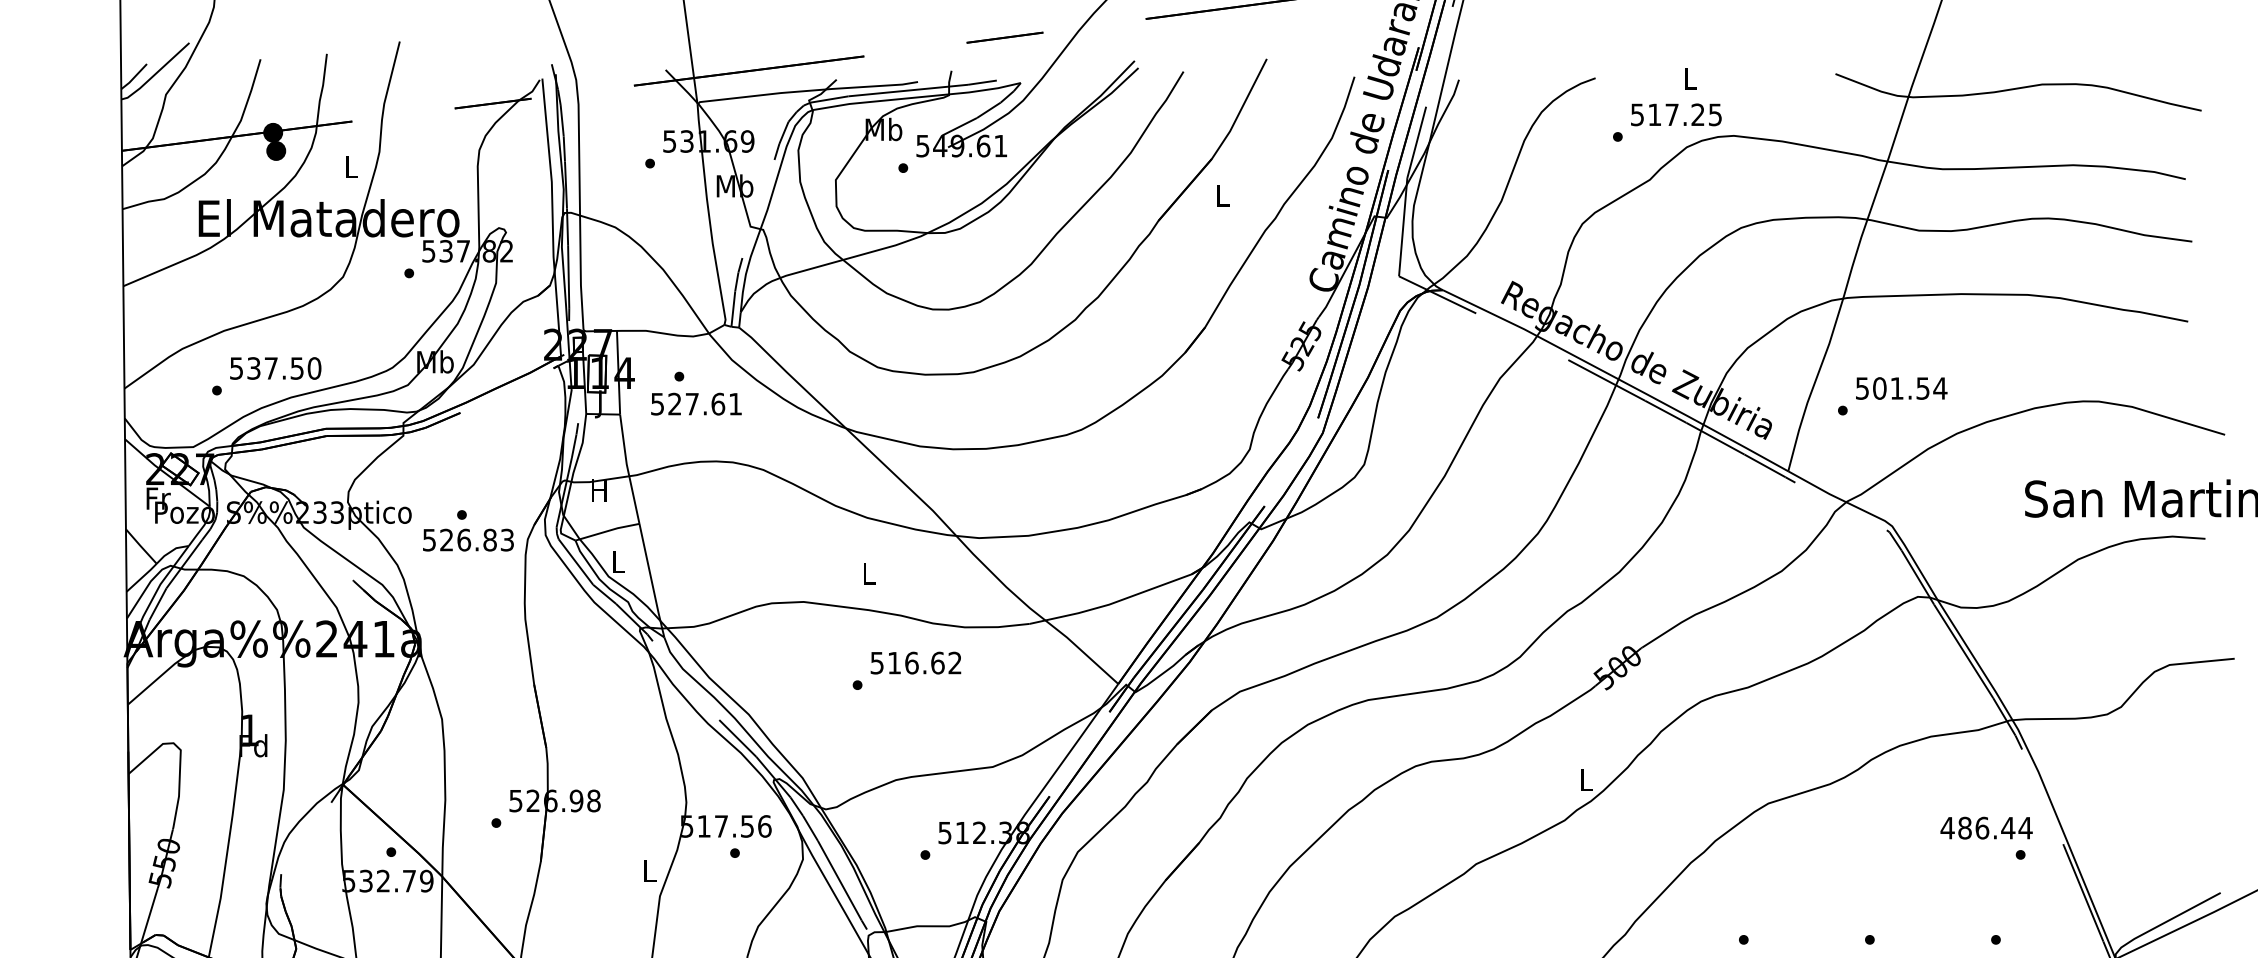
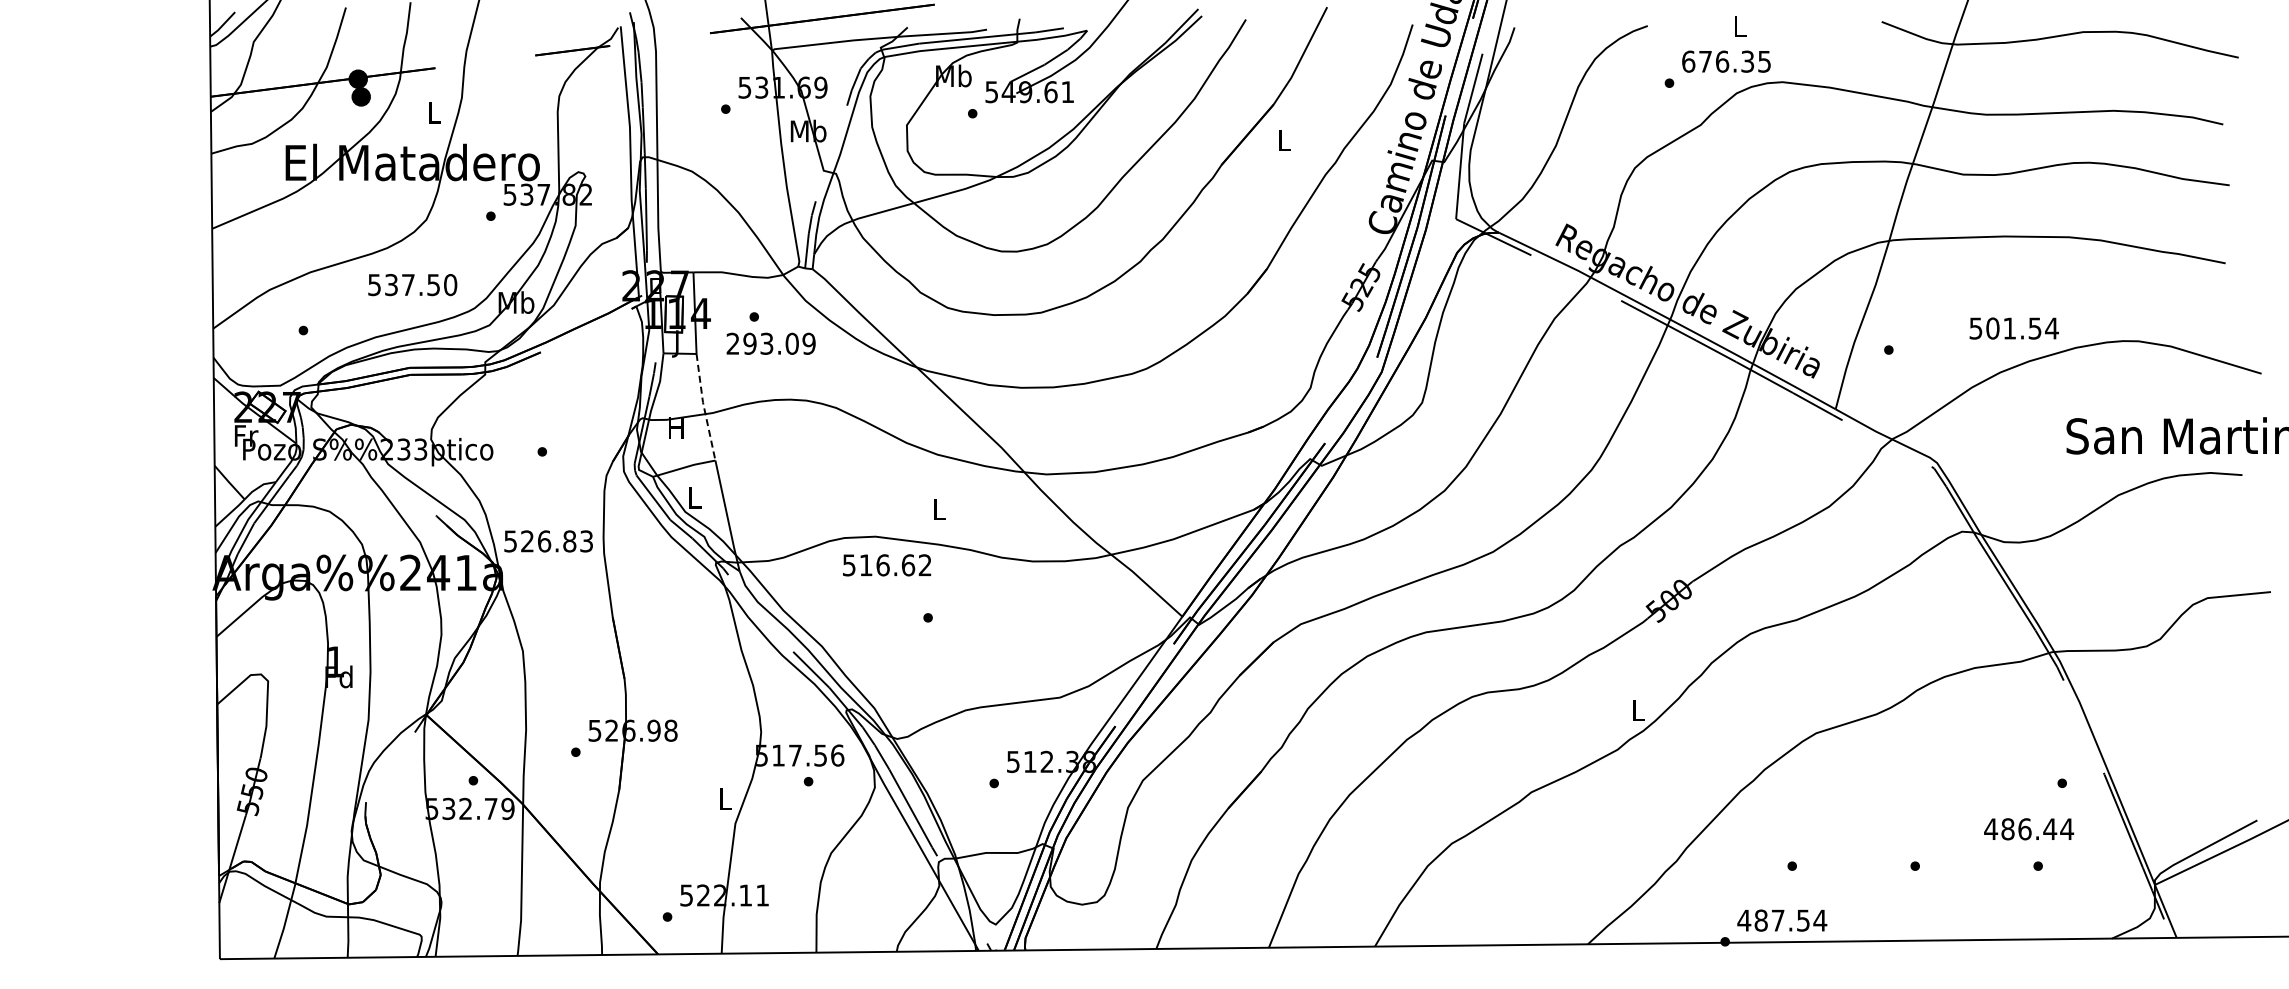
text: (1668, 114) -> (1718, 61), 517.25 -> 676.35
text: (275, 368) -> (412, 285), moved
text: (1900, 388) -> (2013, 328), moved
text: (695, 403) -> (770, 343), 527.61 -> 293.09
line: (628, 469) -> (704, 407), solid -> dashed
text: (468, 540) -> (548, 541), moved
text: (916, 663) -> (887, 565), moved
text: (1987, 828) -> (2029, 829), moved

